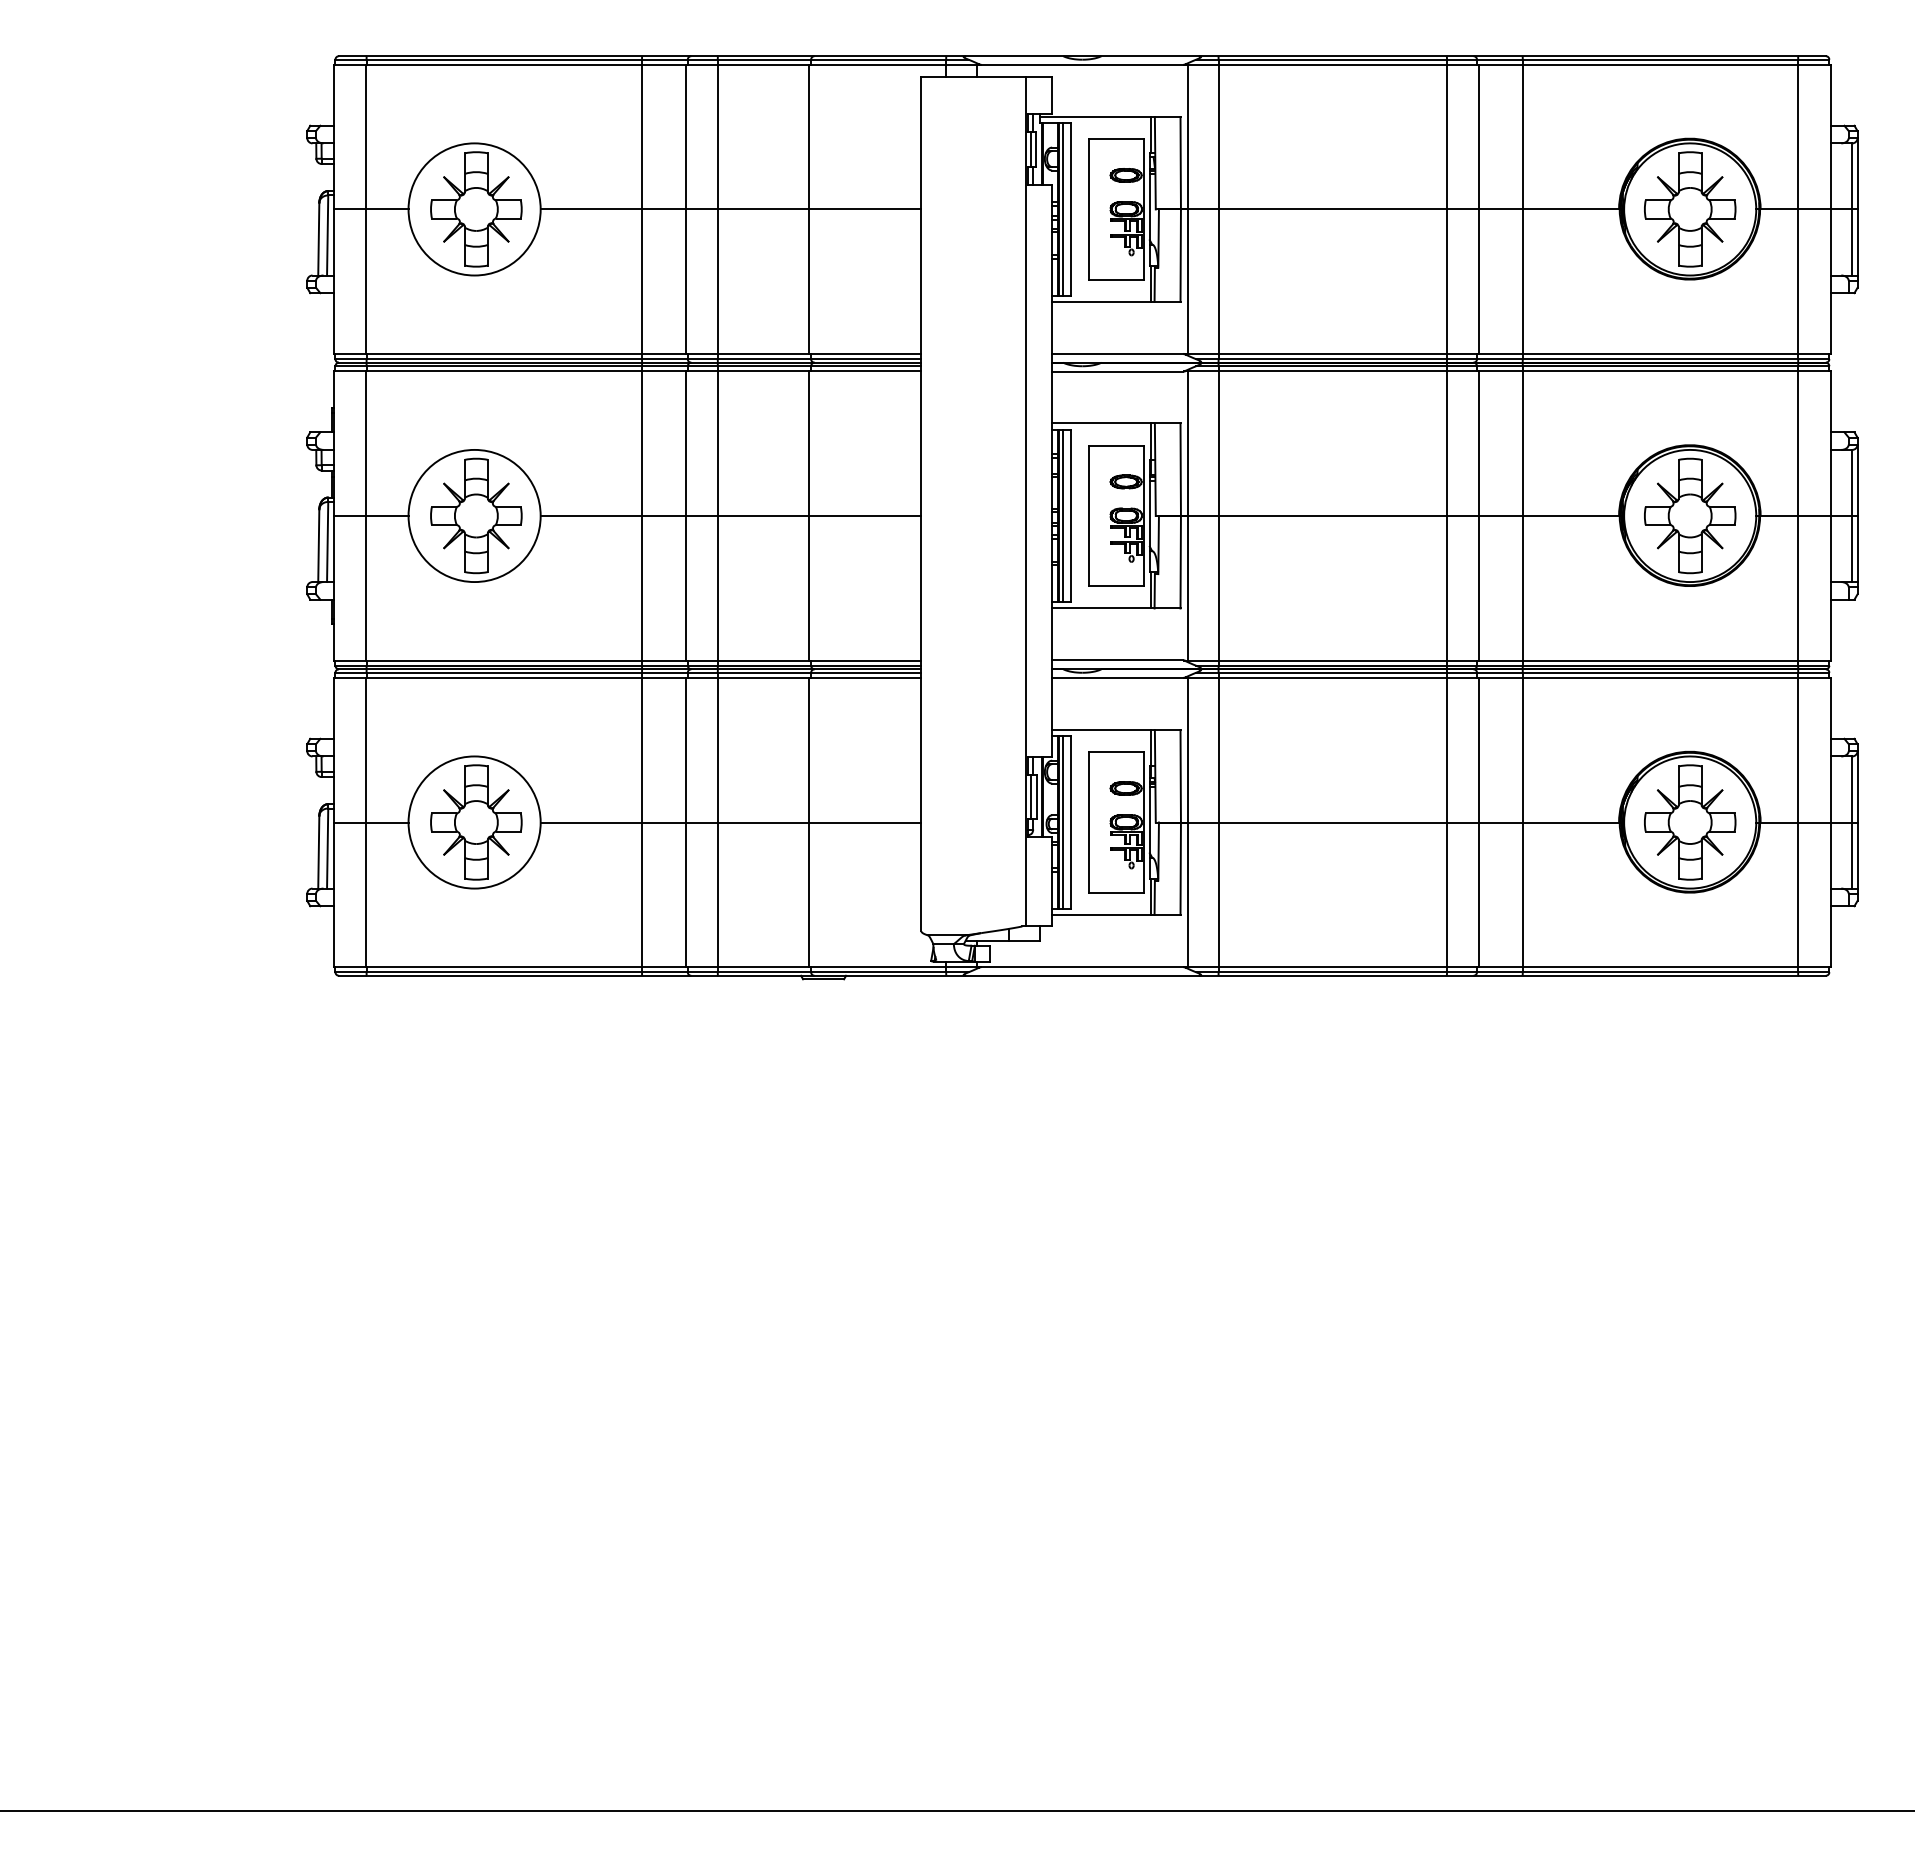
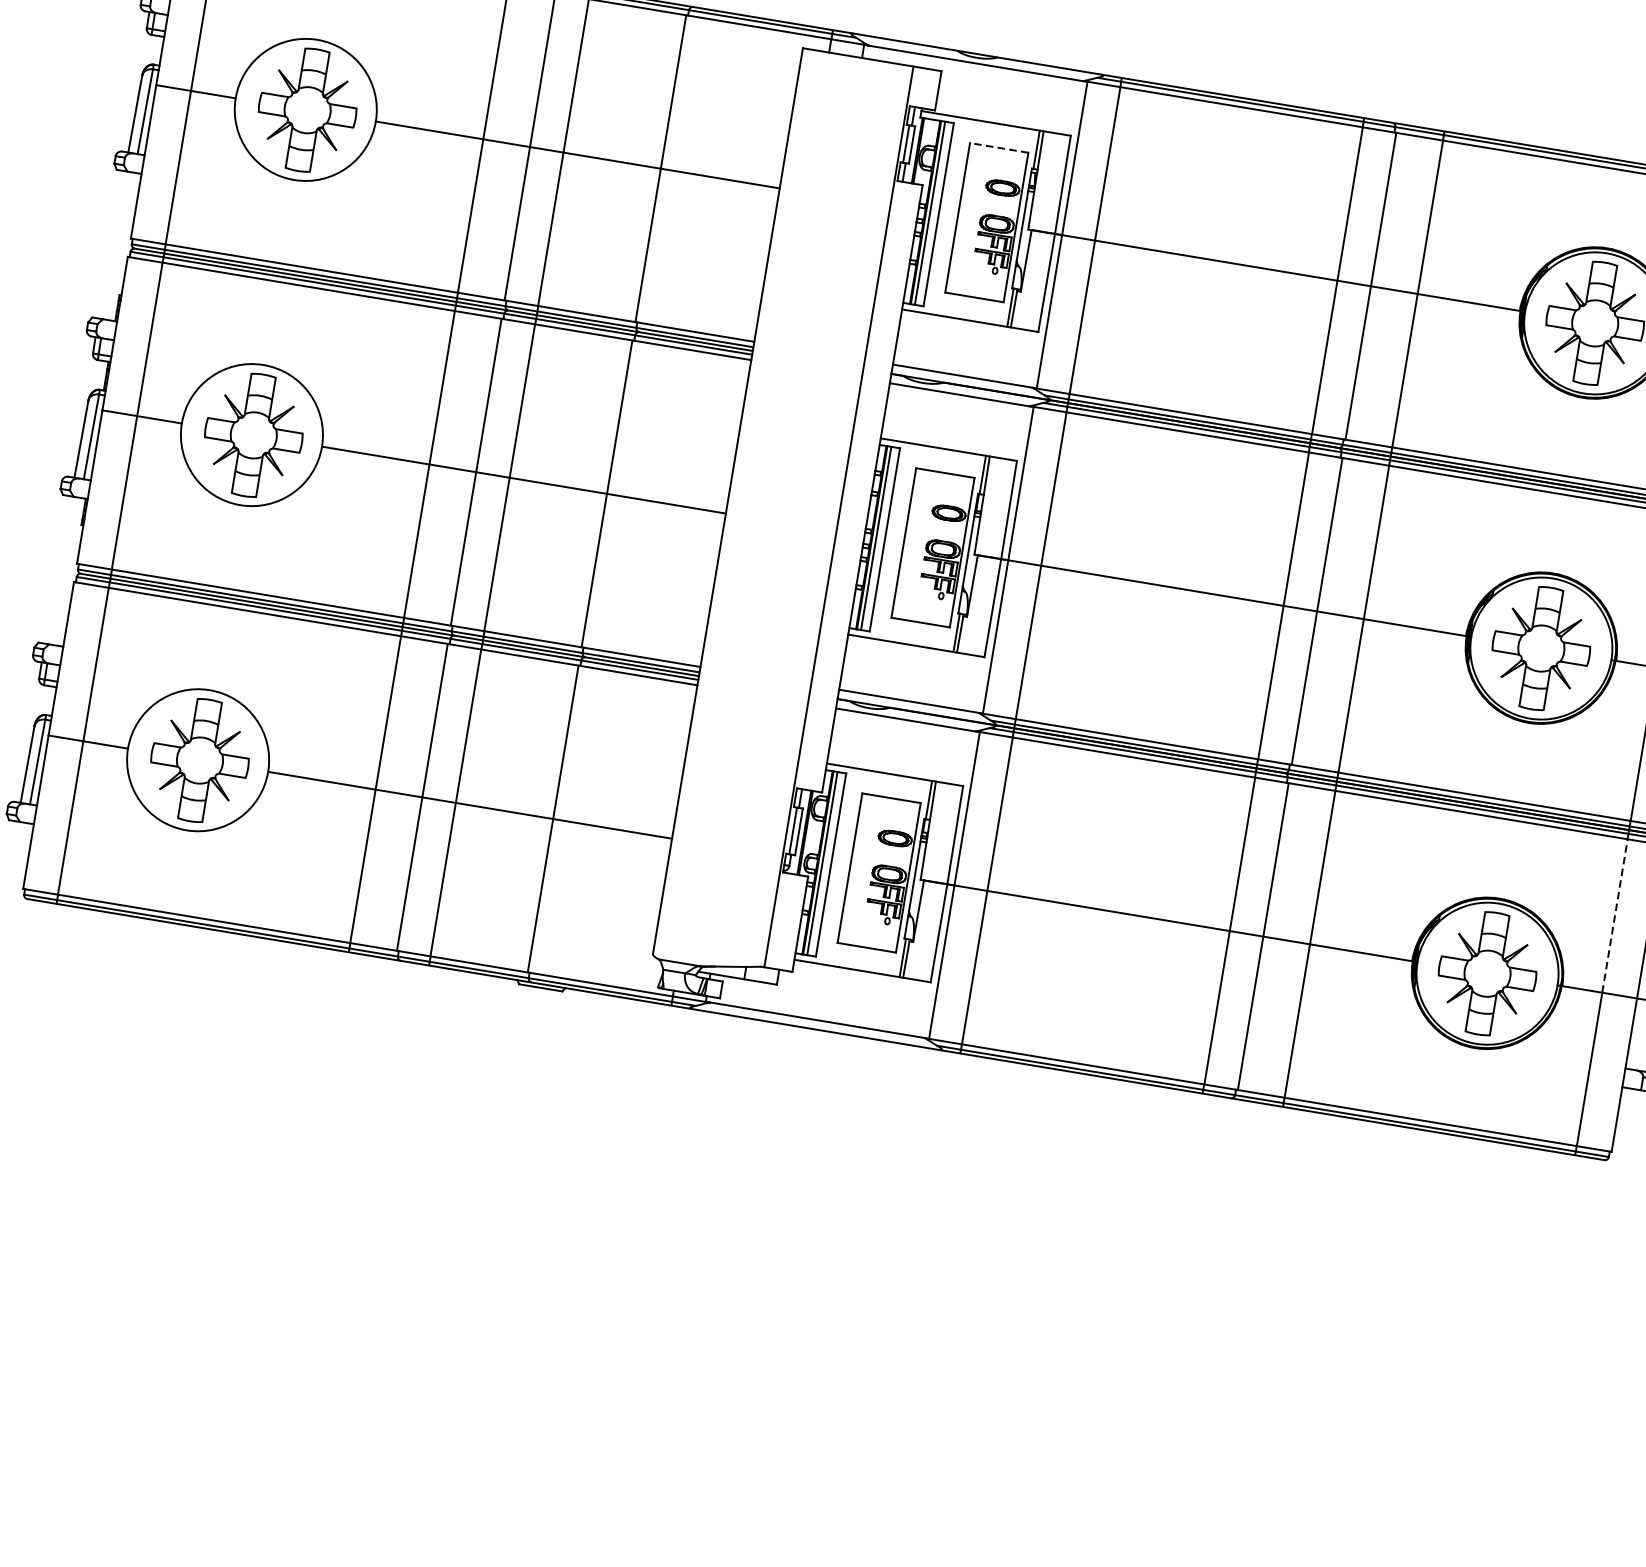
line: (1116, 138) -> (999, 147), solid -> dashed
line: (1798, 749) -> (1615, 915), solid -> dashed

